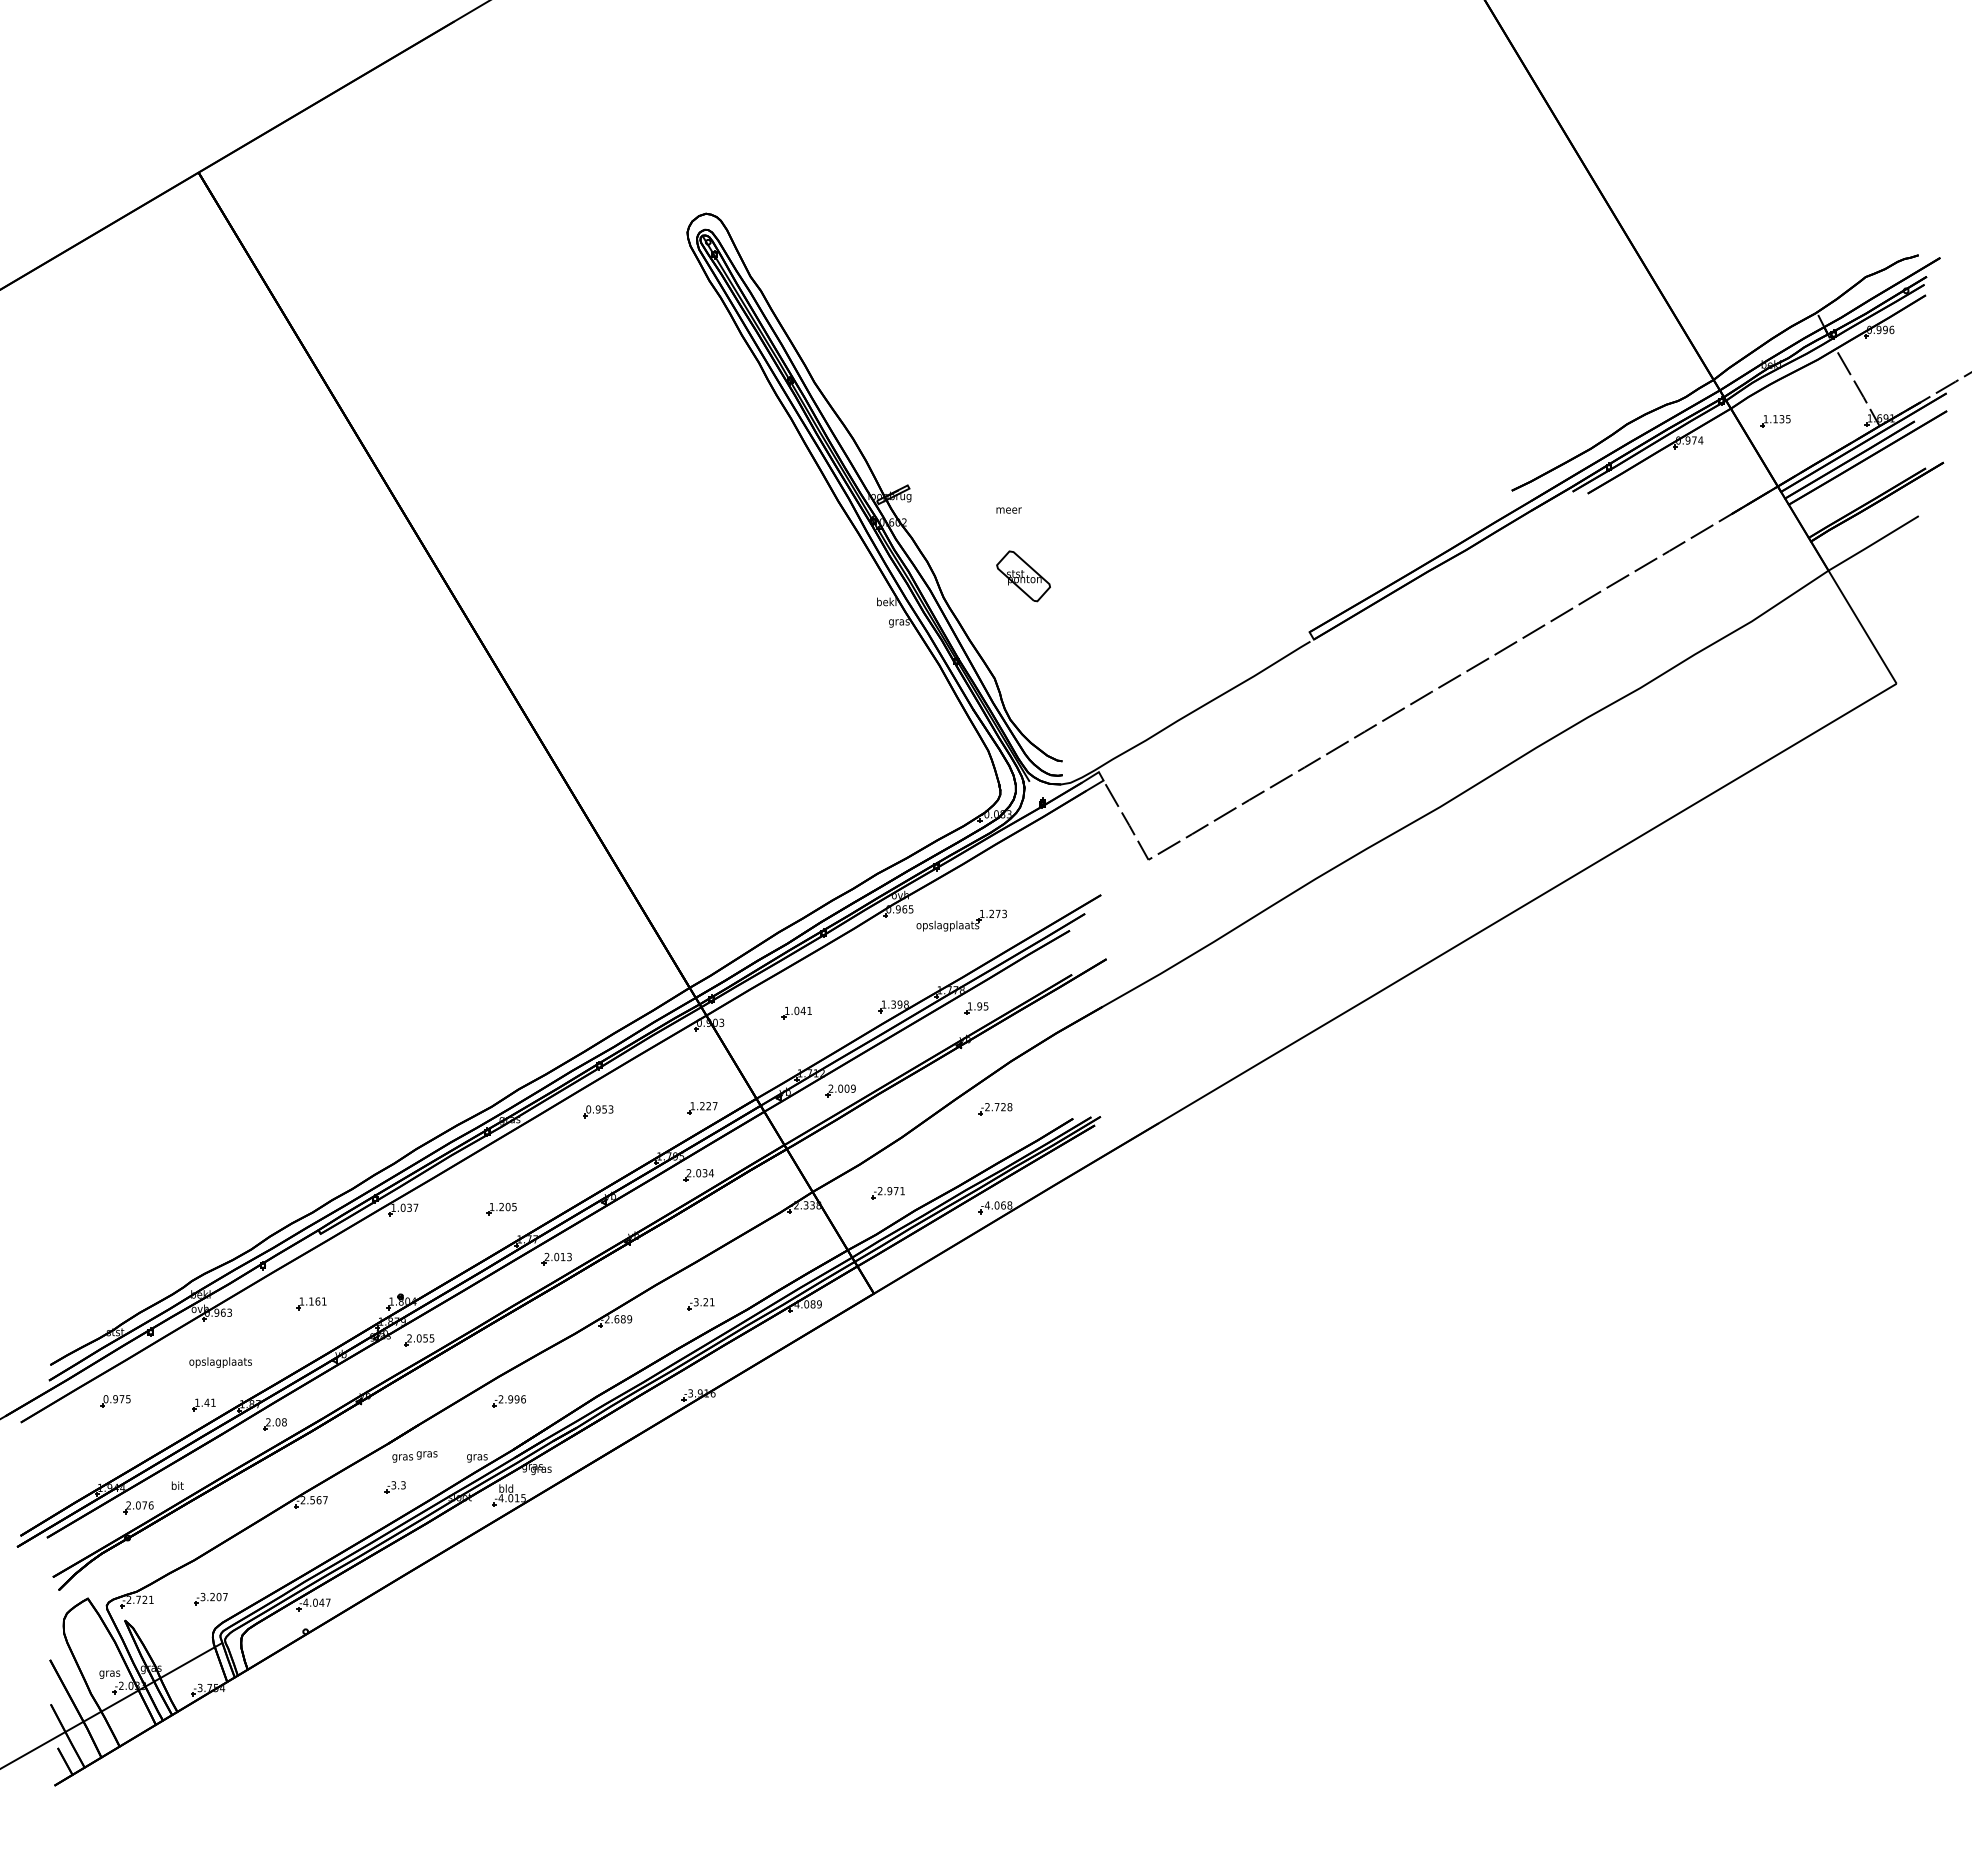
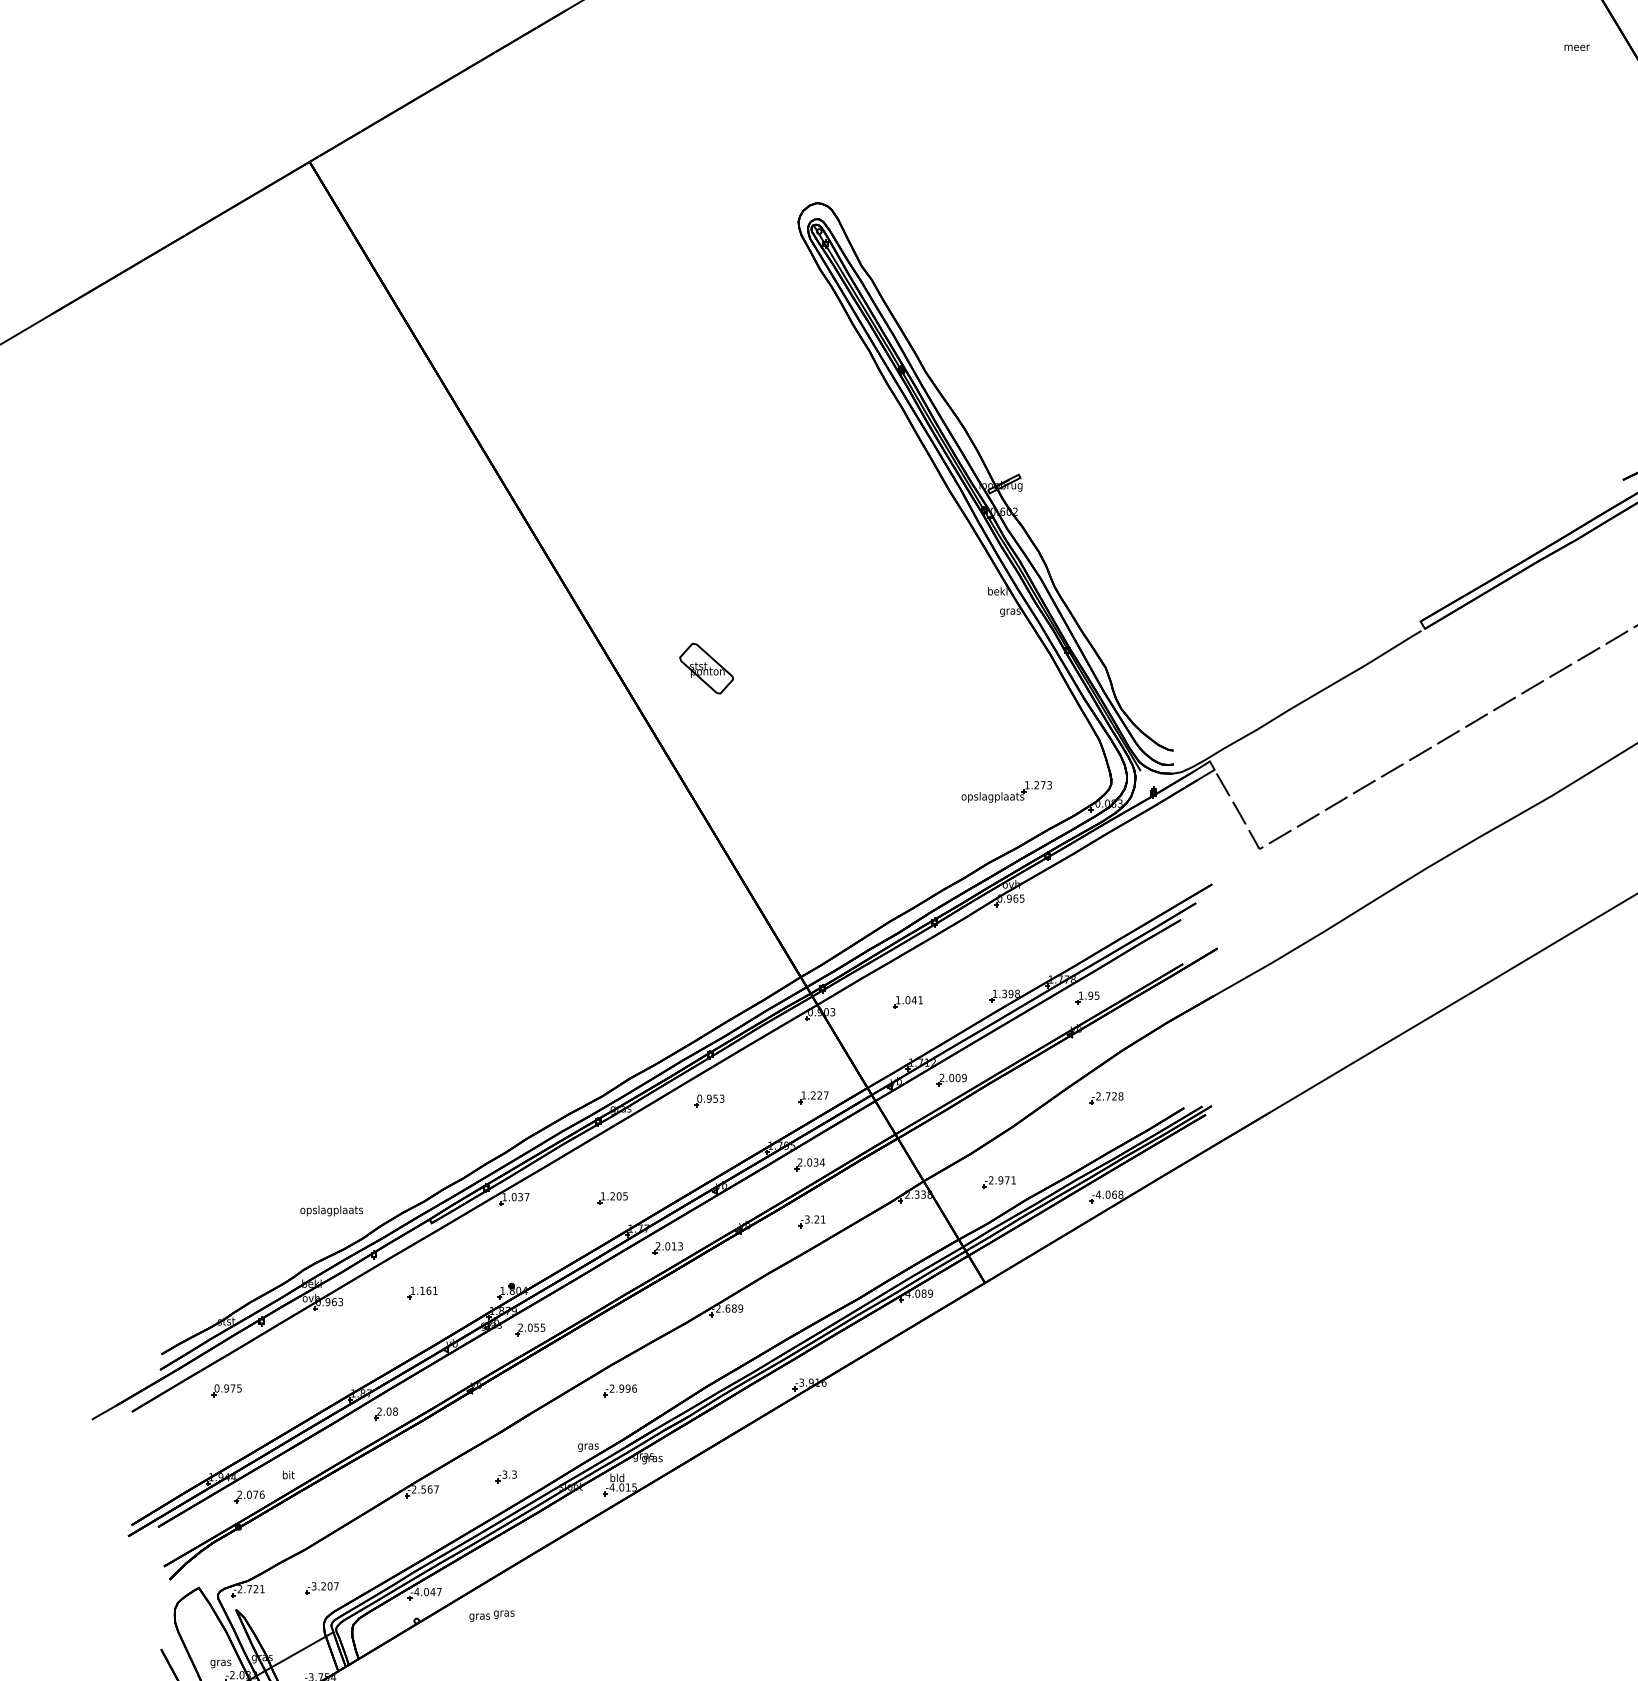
text: (1008, 510) -> (1576, 47), moved
part: (1023, 576) -> (706, 668), moved
part: (961, 920) -> (1006, 791), moved
part: (700, 1304) -> (811, 1221), moved
text: (220, 1362) -> (331, 1210), moved
part: (203, 1404) -> (314, 1393), removed
text: (414, 1456) -> (491, 1615), moved

